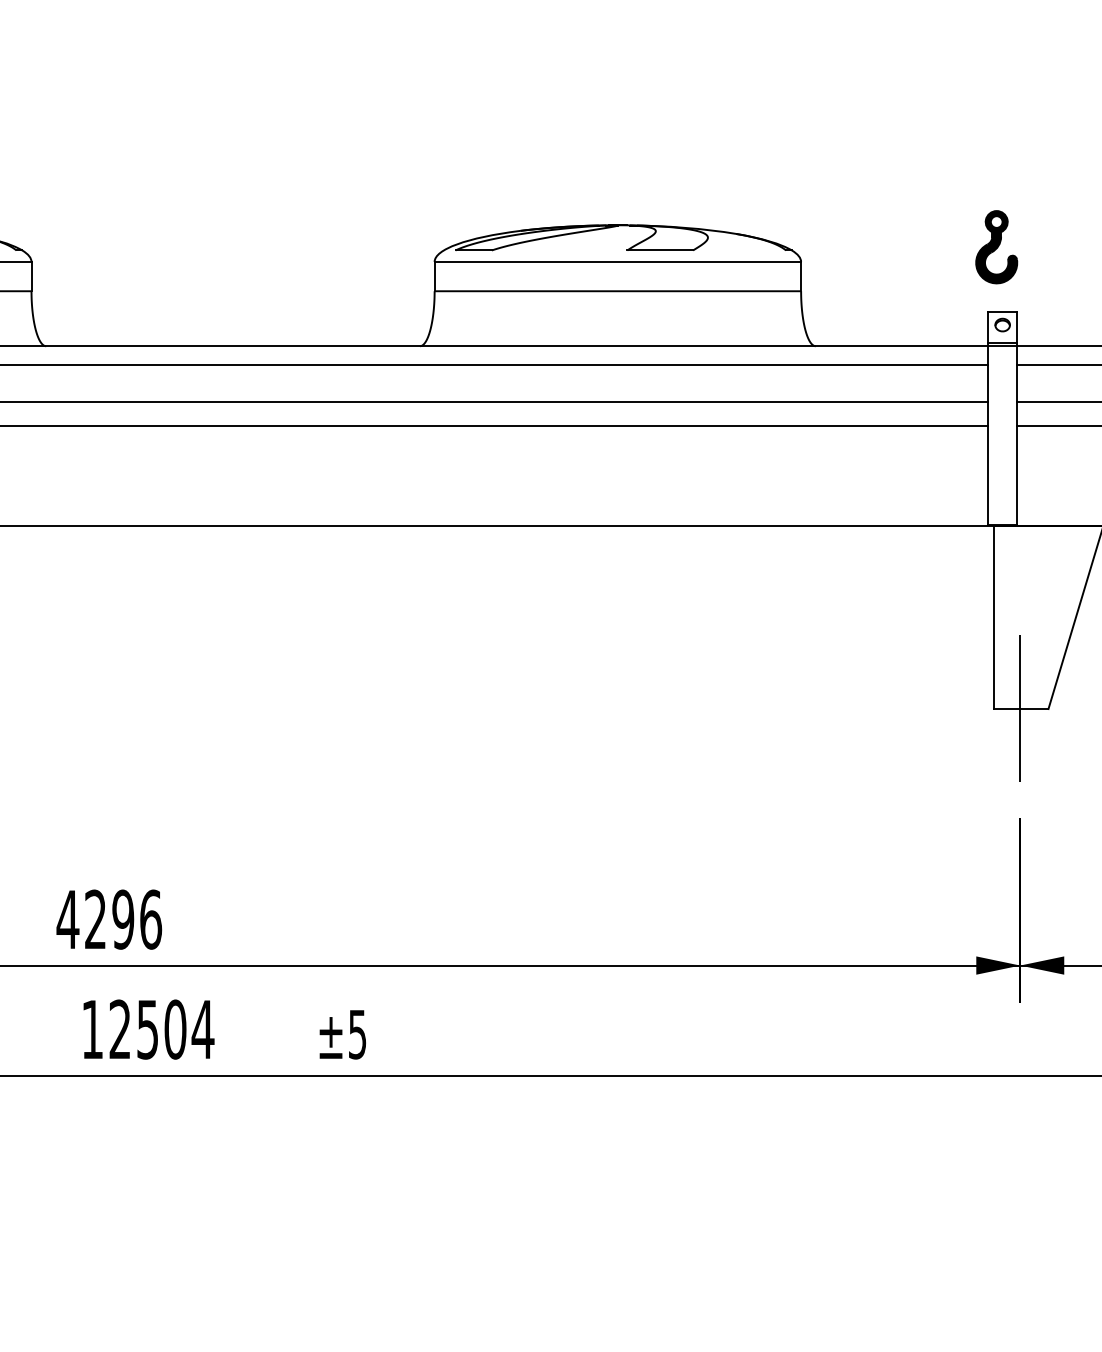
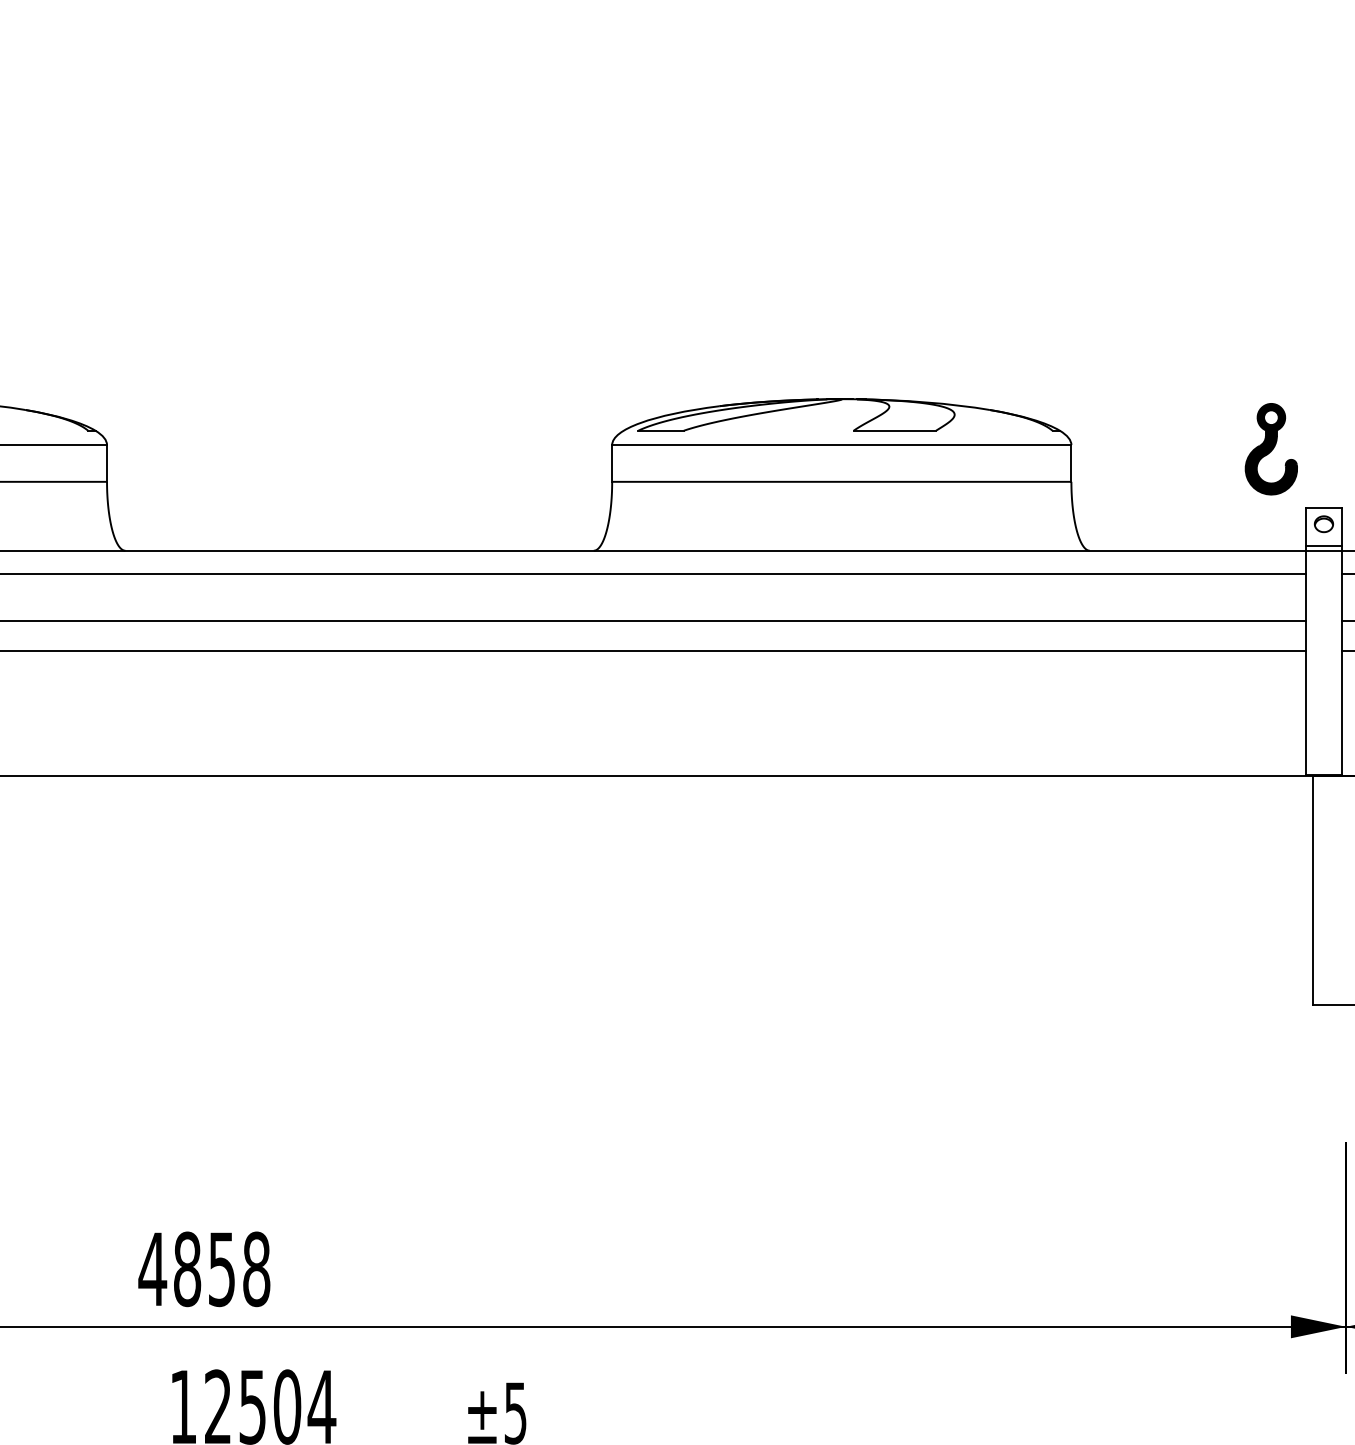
part: (996, 247) -> (1271, 449), moved
line: (1020, 708) -> (1346, 1004), removed
text: (123, 919) -> (222, 1269), 4296 -> 4858

